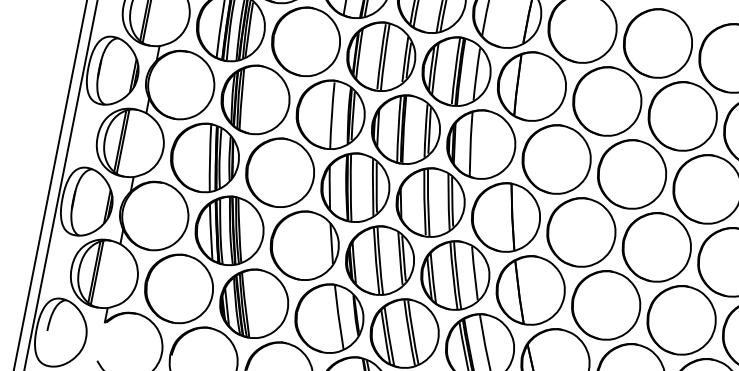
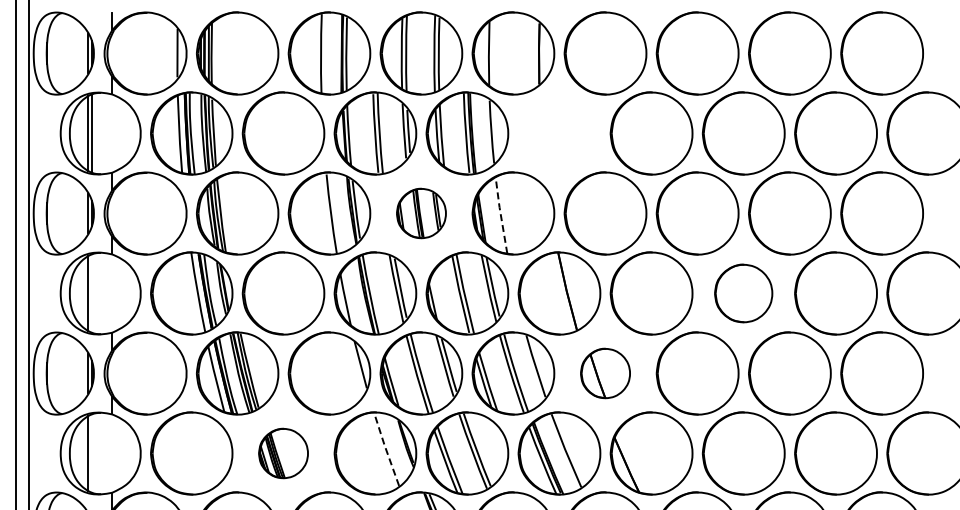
part: (531, 86) -> (559, 133), removed
part: (405, 129) -> (421, 213), size x0.6
line: (122, 141) -> (91, 293), removed
line: (470, 143) -> (500, 214), solid -> dashed
part: (656, 247) -> (743, 293), size x0.7
line: (96, 272) -> (91, 453), removed
part: (530, 290) -> (605, 373), size x0.6
part: (254, 303) -> (283, 453), size x0.6
line: (338, 316) -> (385, 448), solid -> dashed

